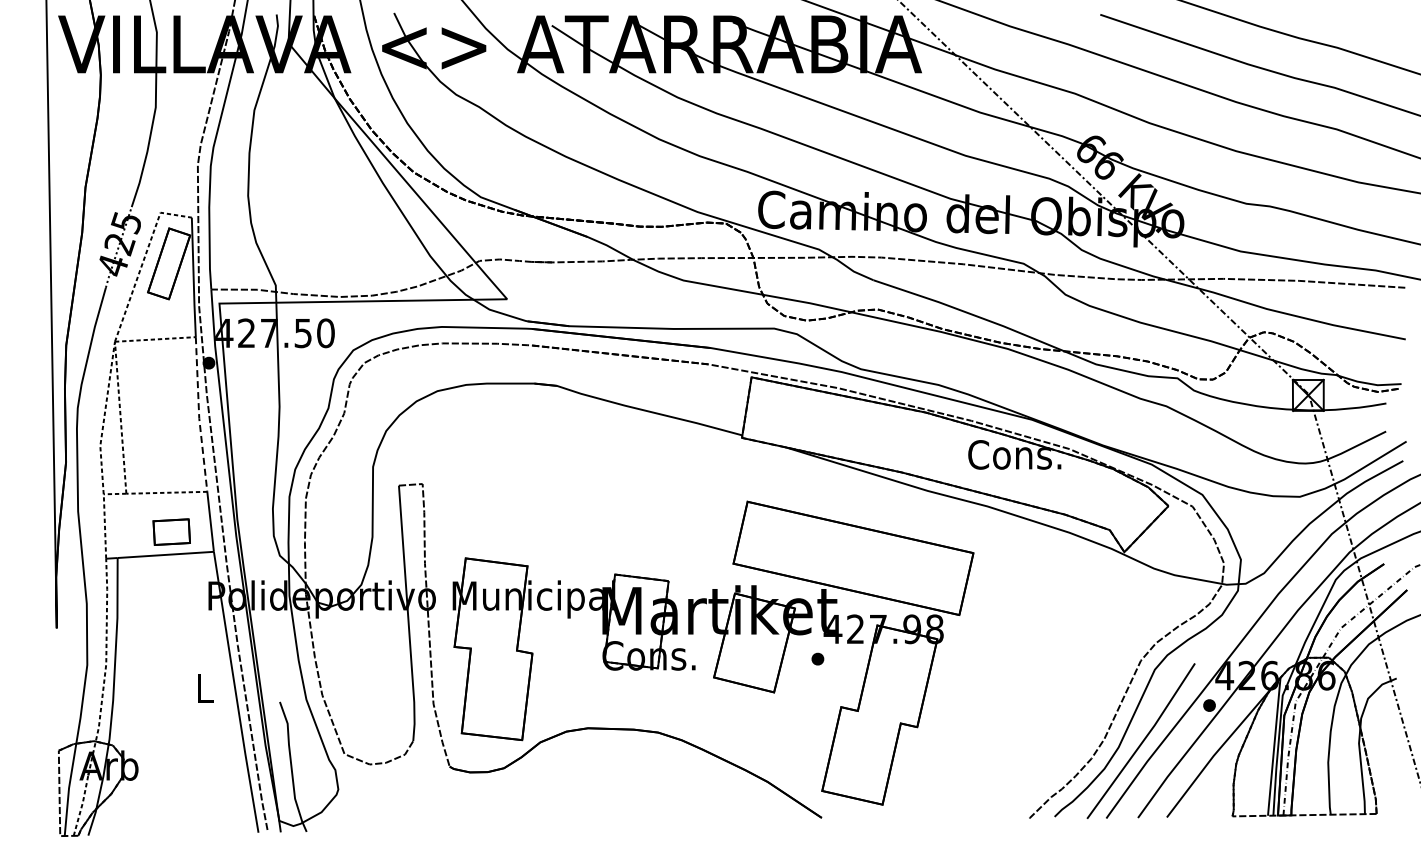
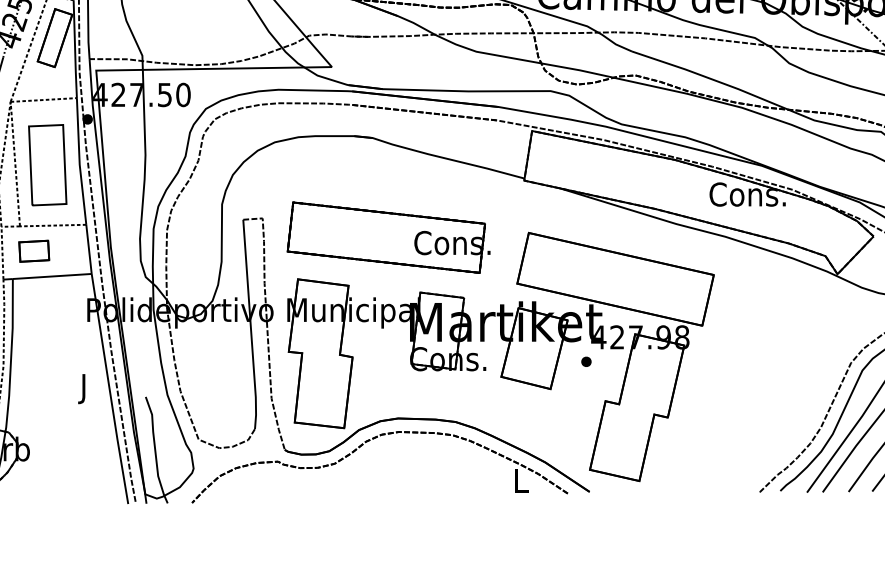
line: (199, 415) -> (79, 162), dashed -> solid
part: (159, 418) -> (47, 164), added
part: (576, 507) -> (388, 237), added
part: (171, 531) -> (34, 250), moved
text: (205, 692) -> (84, 389), L -> J
part: (542, 763) -> (360, 447), added

